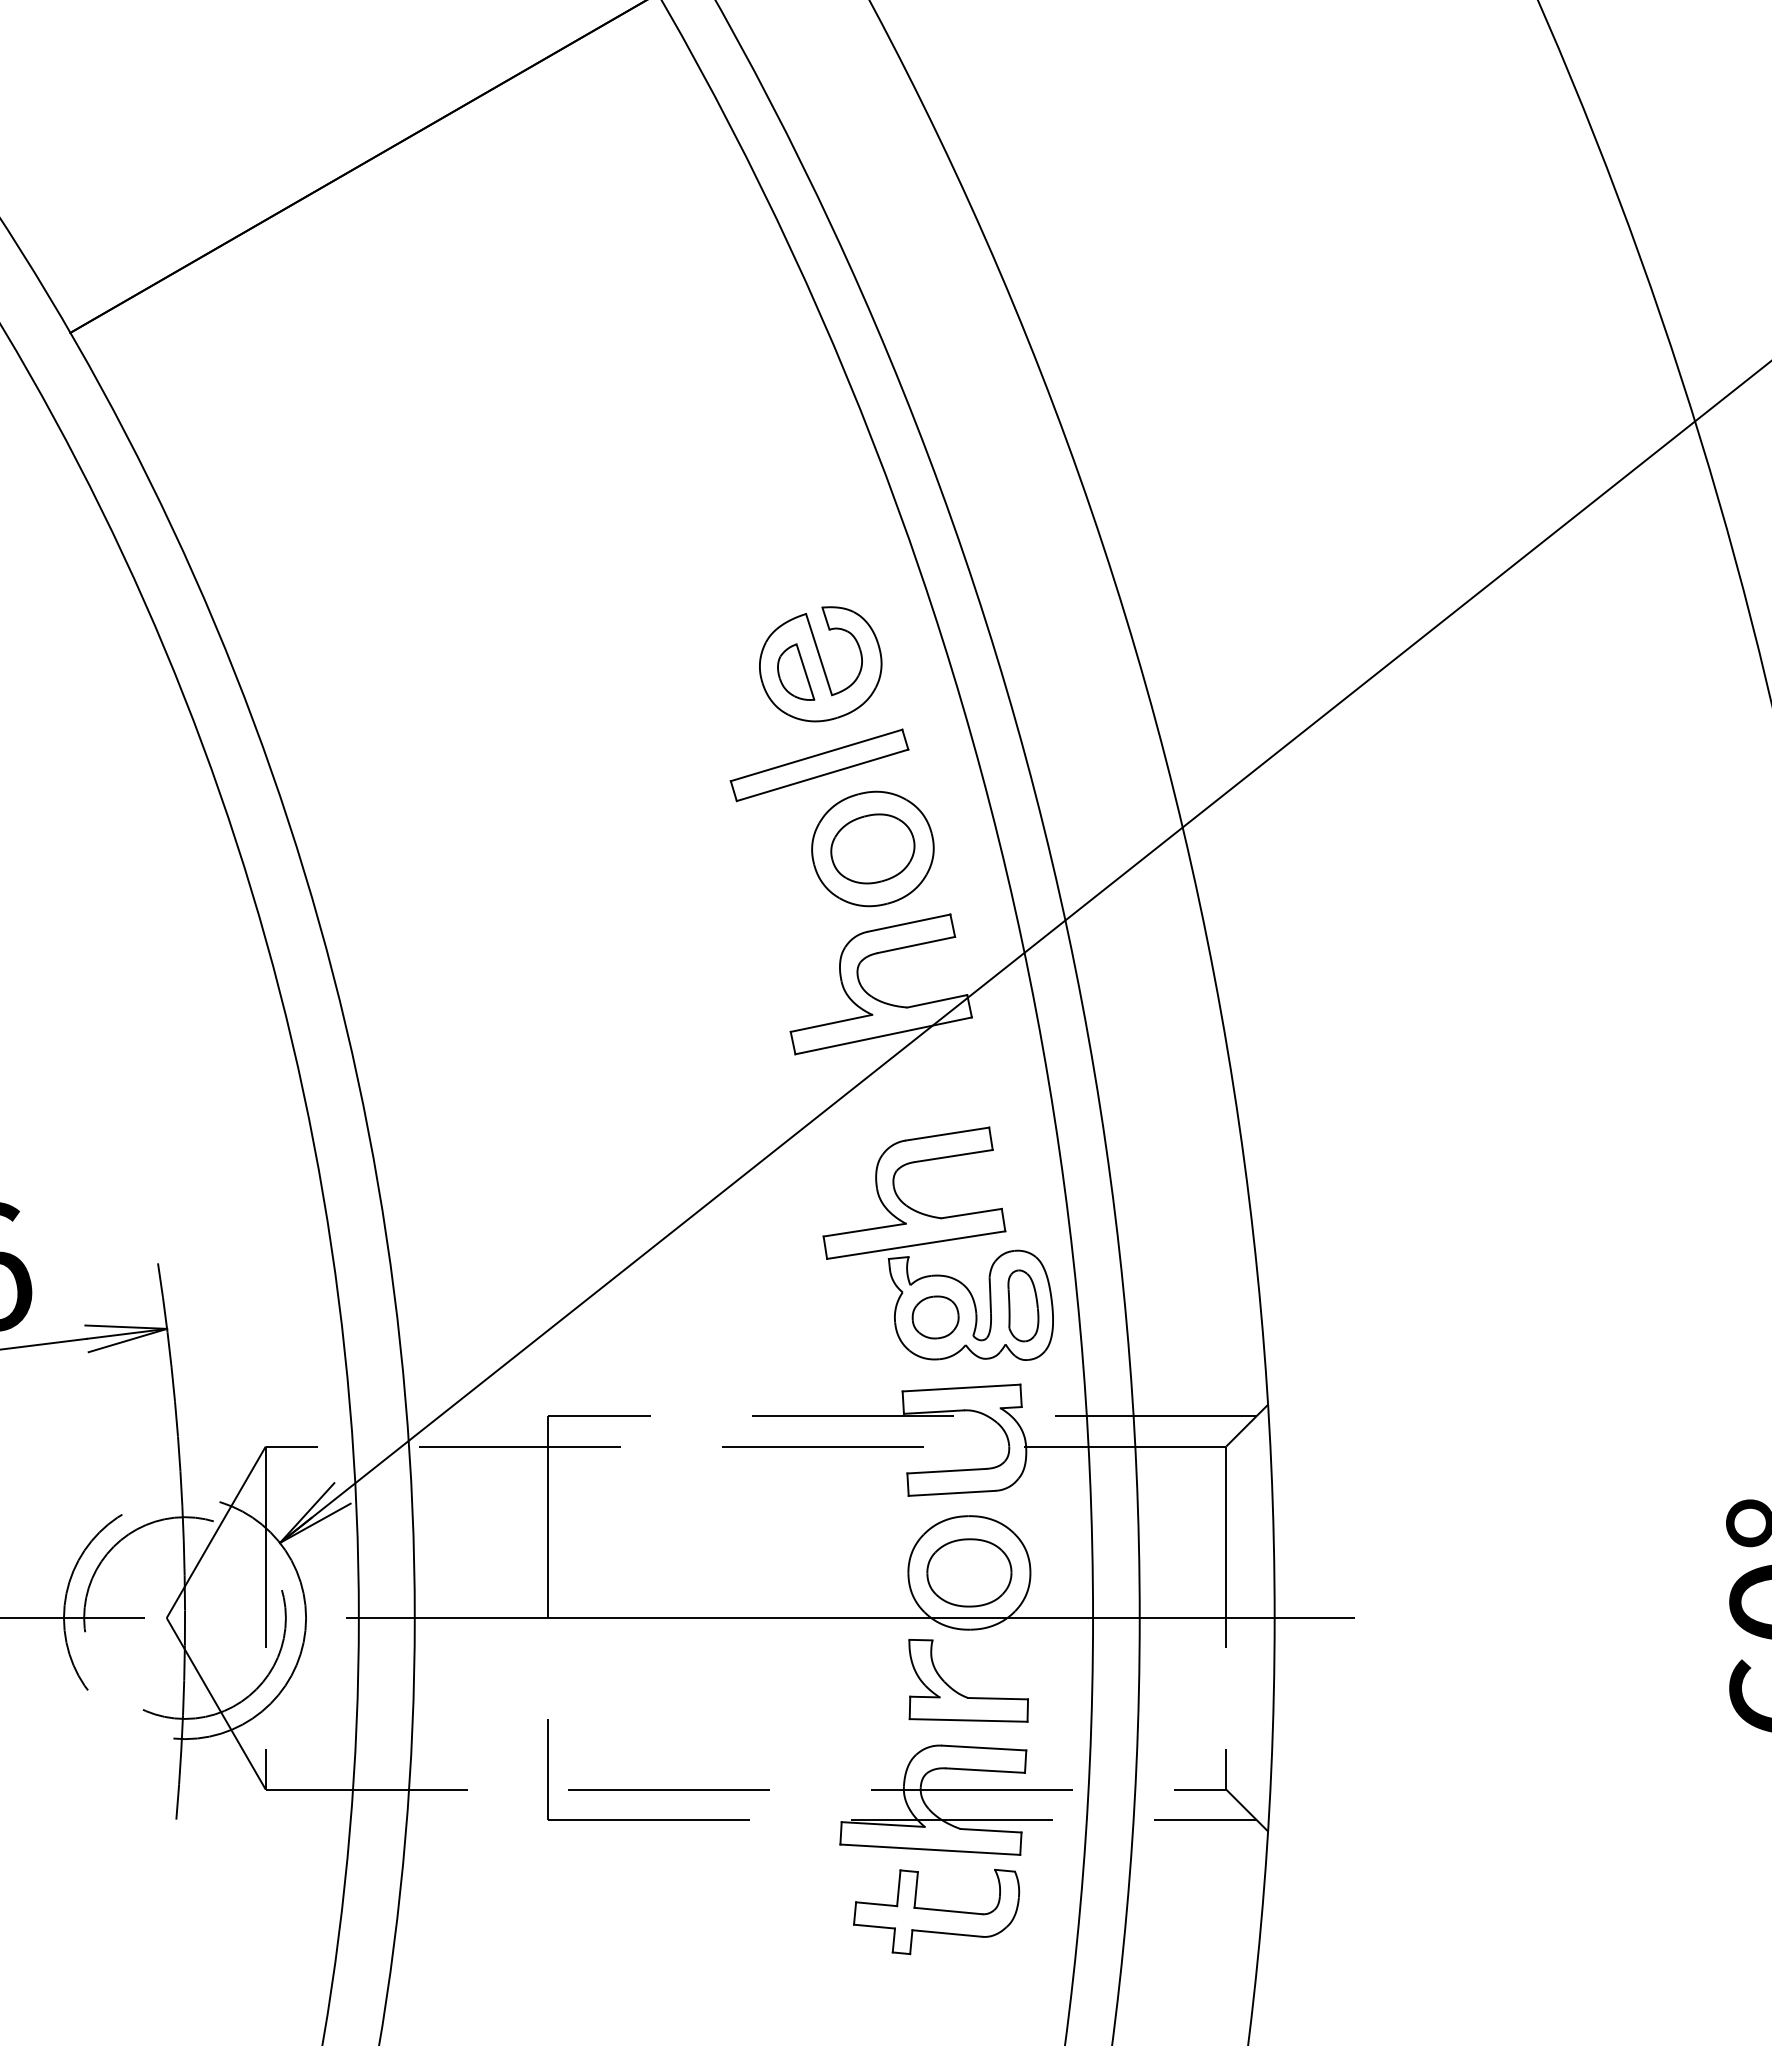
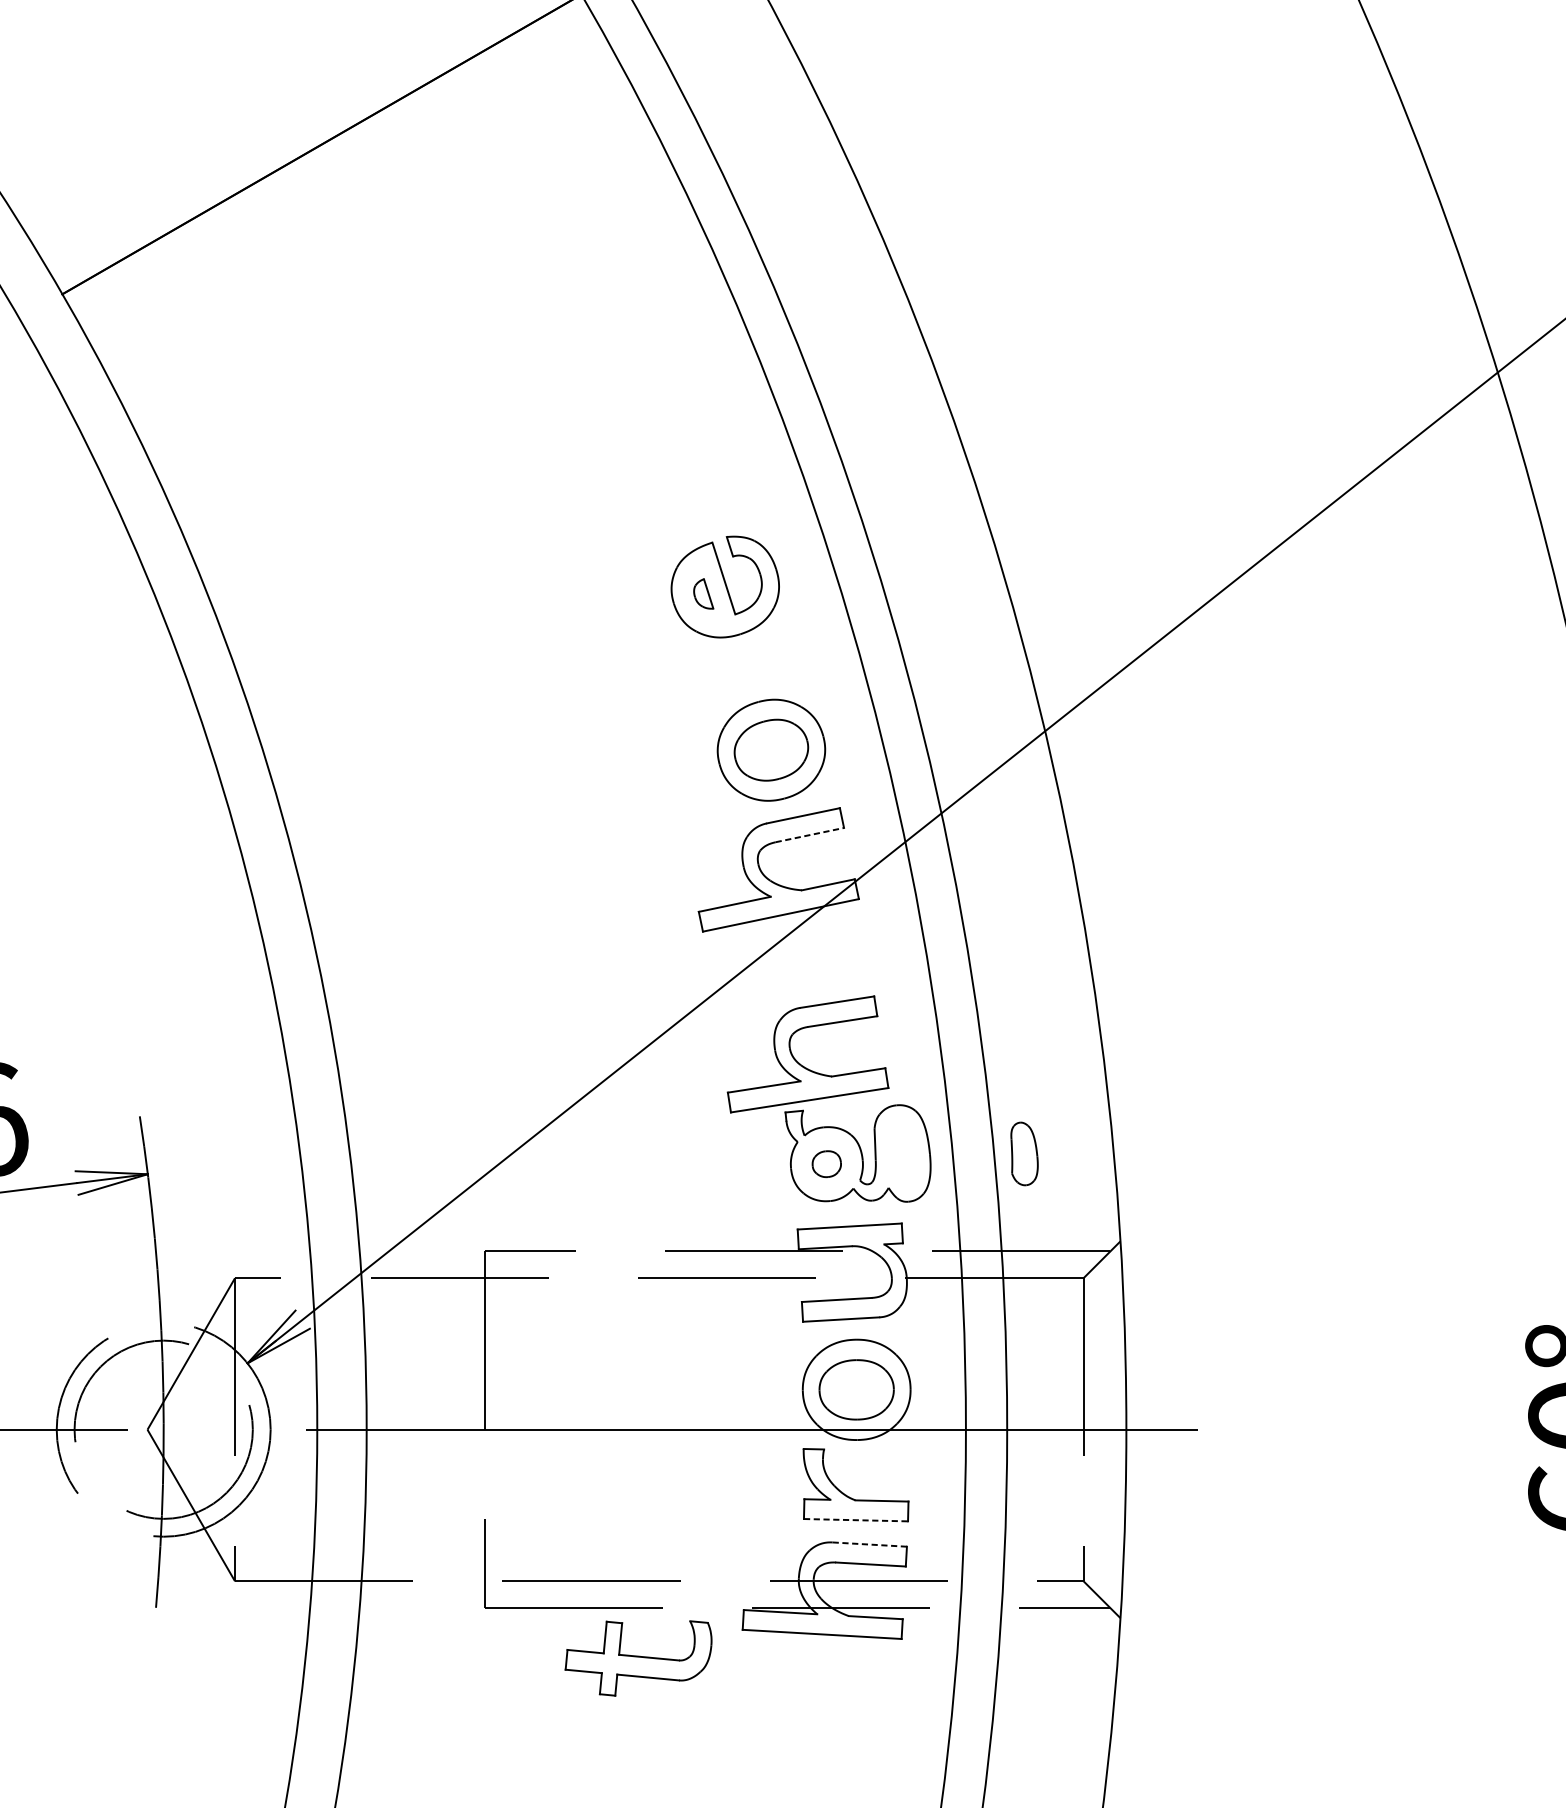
part: (796, 671) -> (703, 593), size x0.6
part: (819, 765) -> (724, 676), removed
line: (916, 945) -> (809, 835), solid -> dashed
part: (1023, 1305) -> (1024, 1153), moved
part: (935, 1317) -> (826, 1164), size x0.7
line: (968, 1720) -> (855, 1520), solid -> dashed
line: (983, 1748) -> (869, 1544), solid -> dashed
part: (936, 1911) -> (638, 1658), moved

